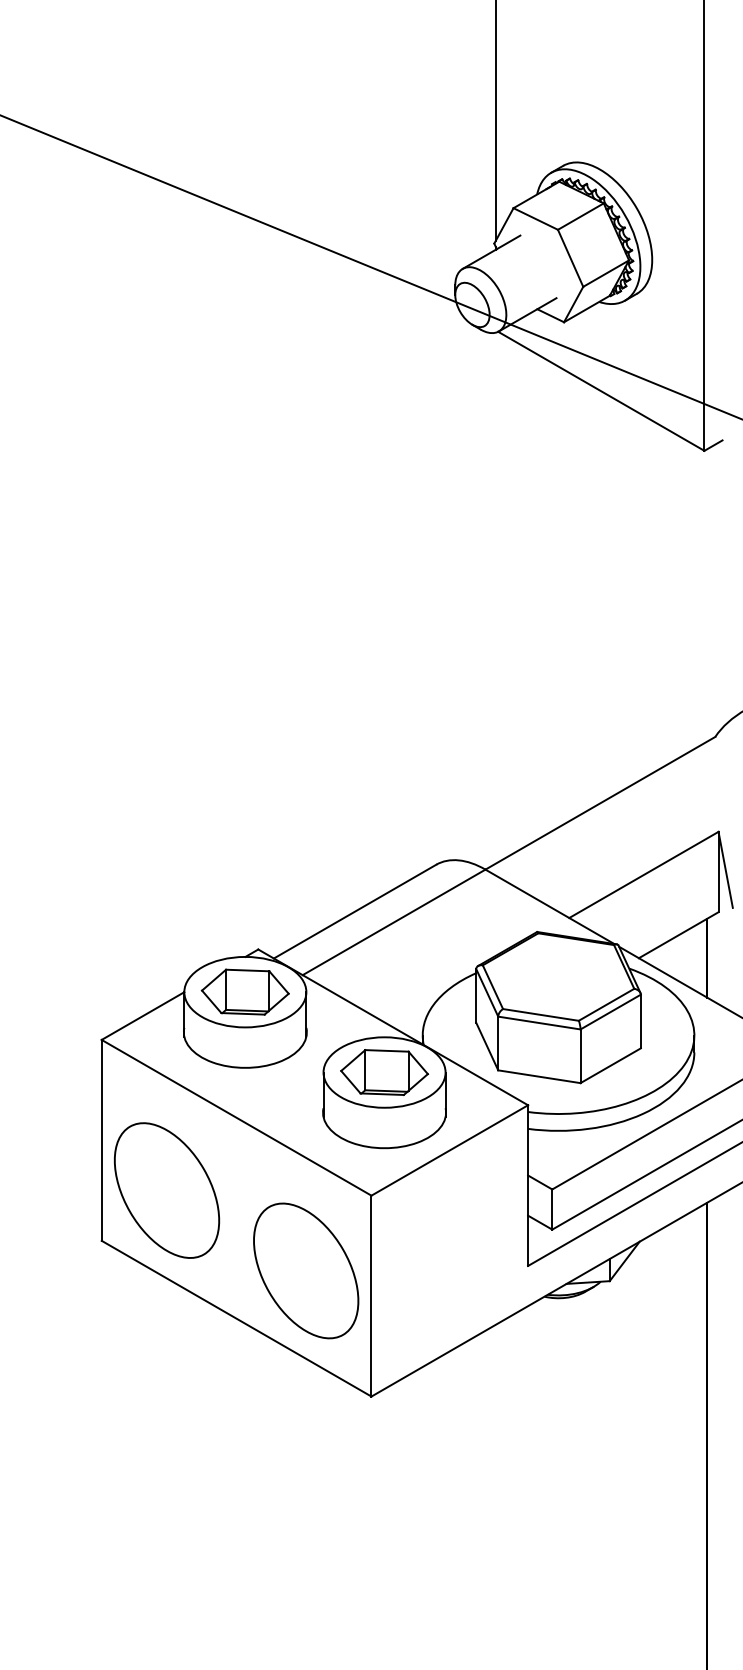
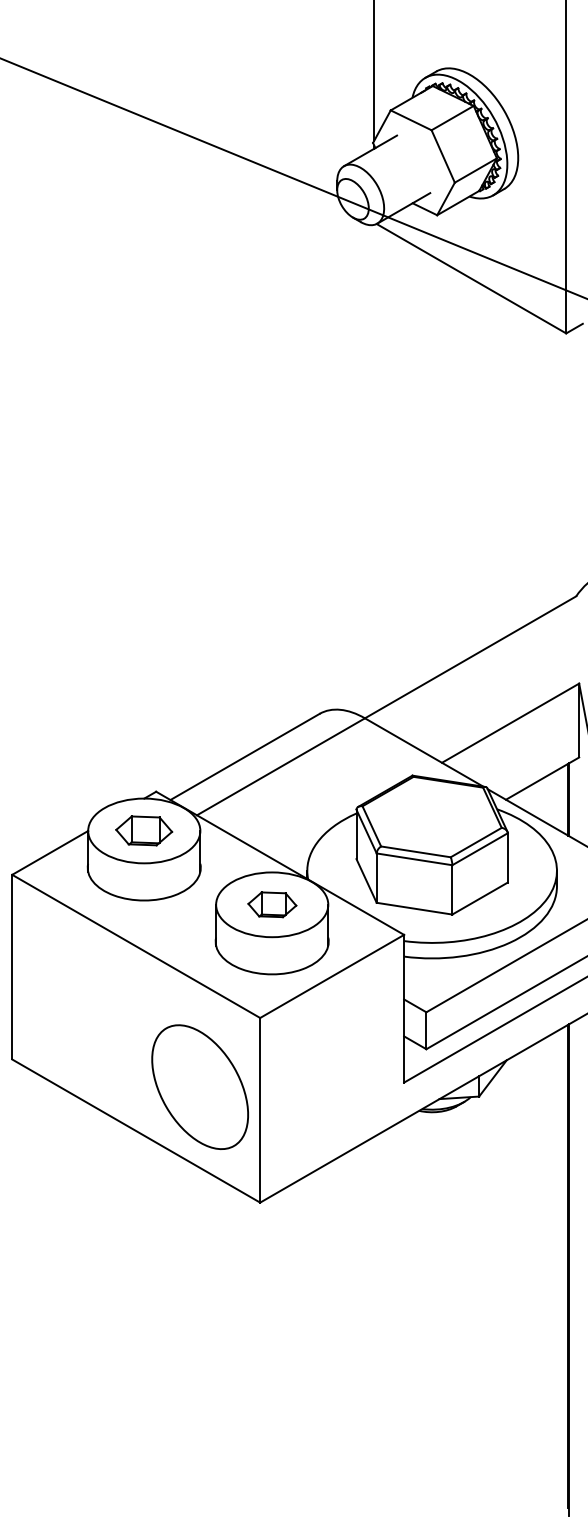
part: (244, 991) -> (143, 830), size x0.7
part: (384, 1072) -> (272, 904), size x0.6
part: (167, 1190) -> (72, 1013), removed

